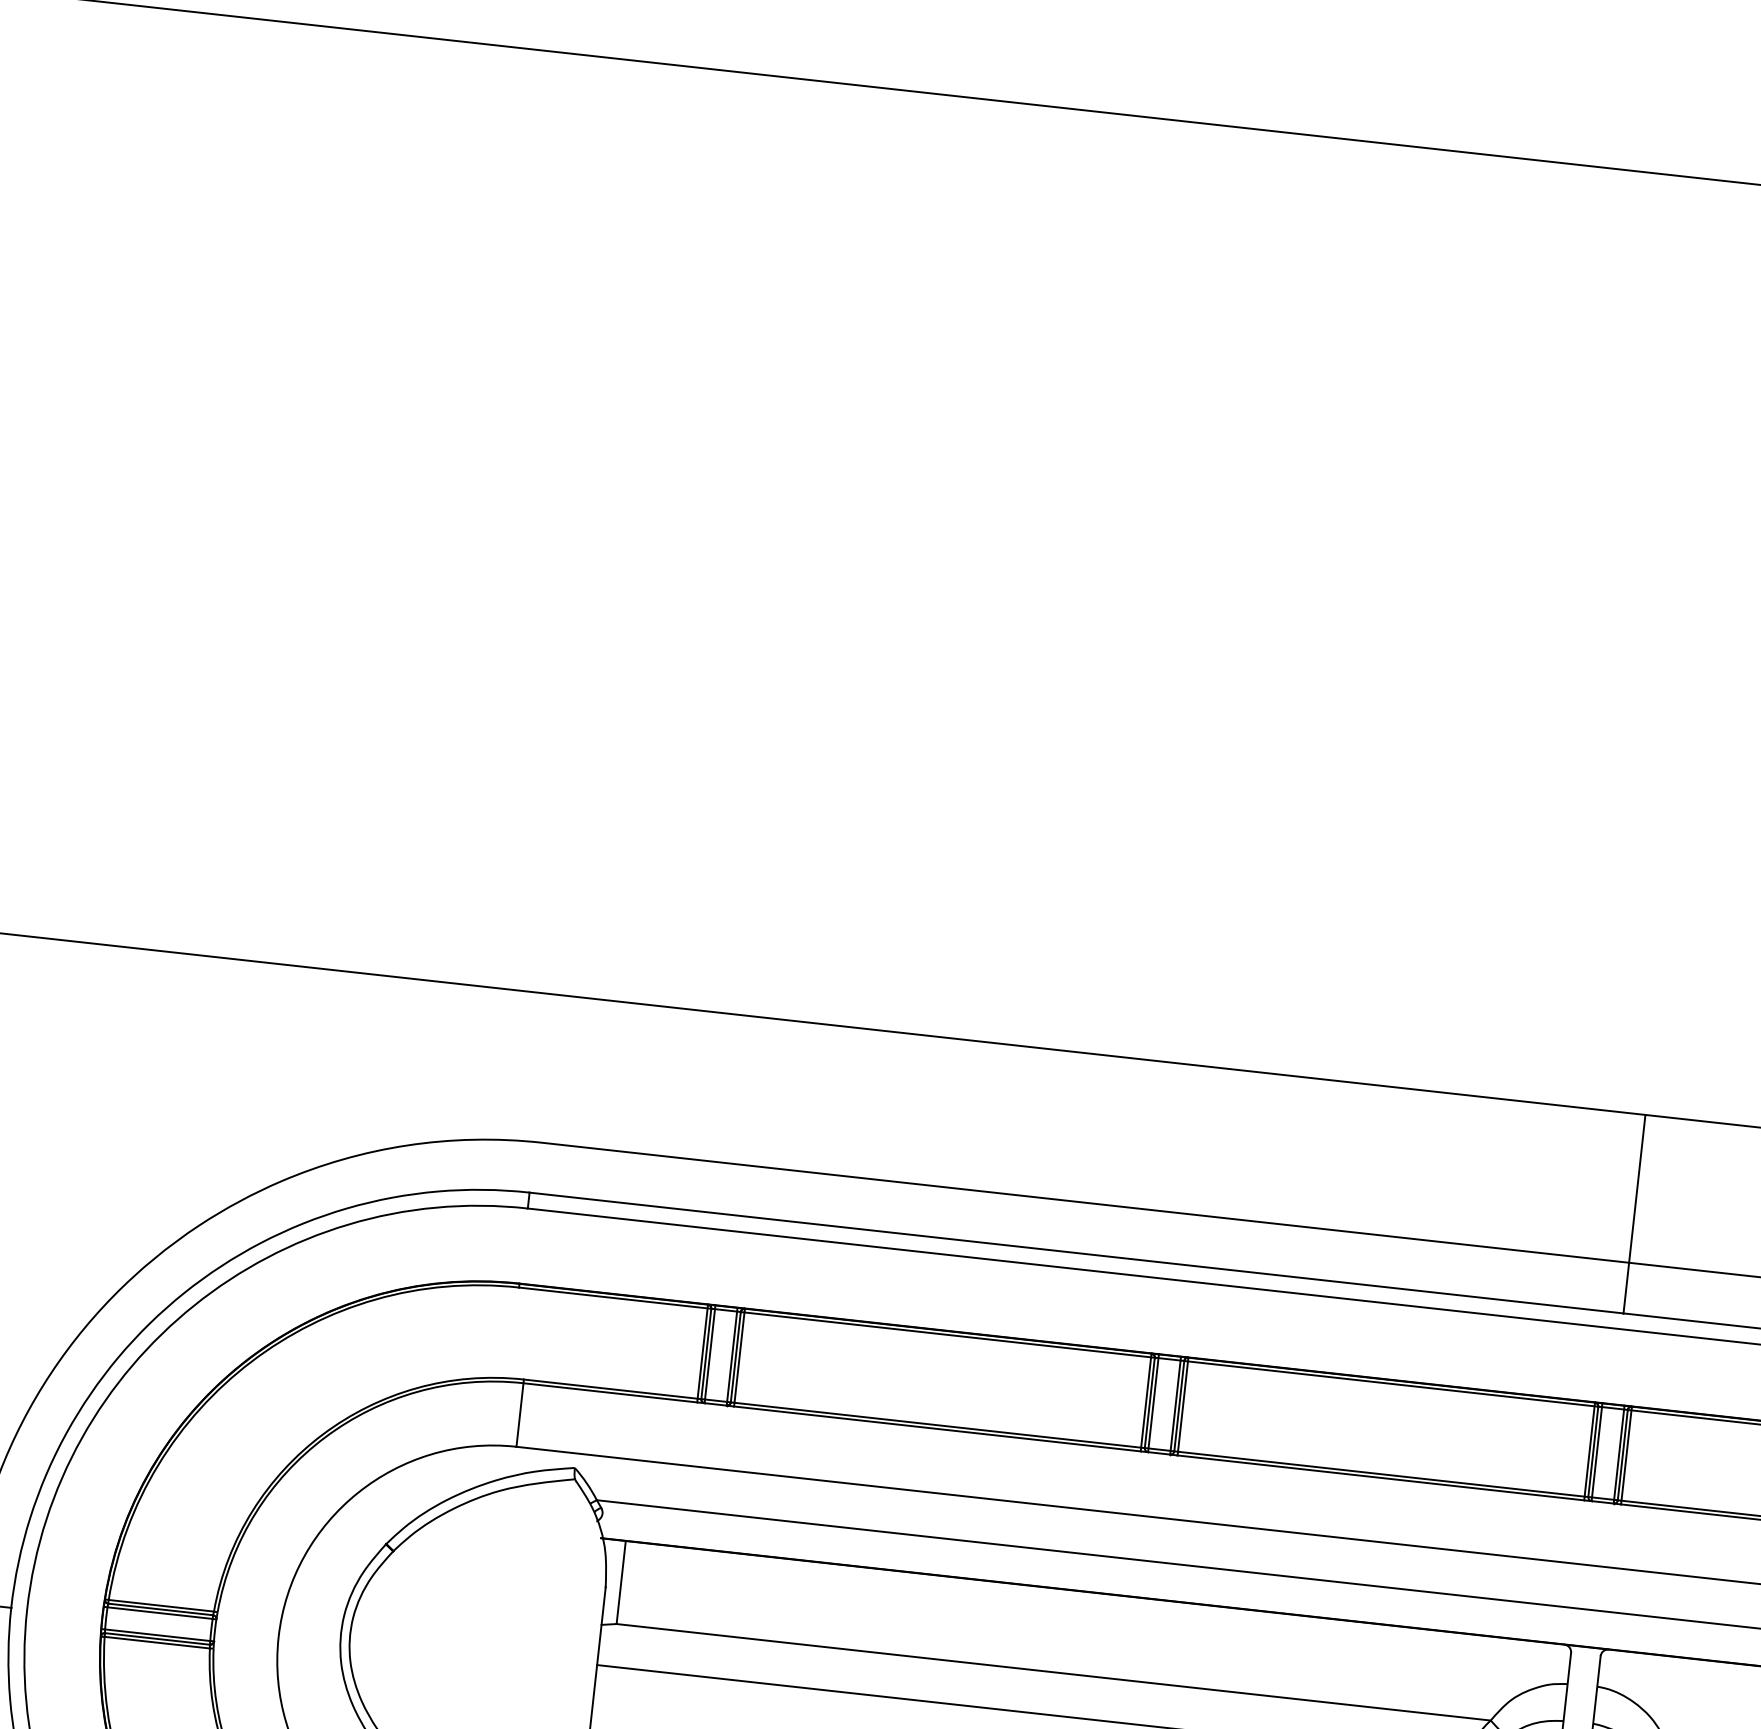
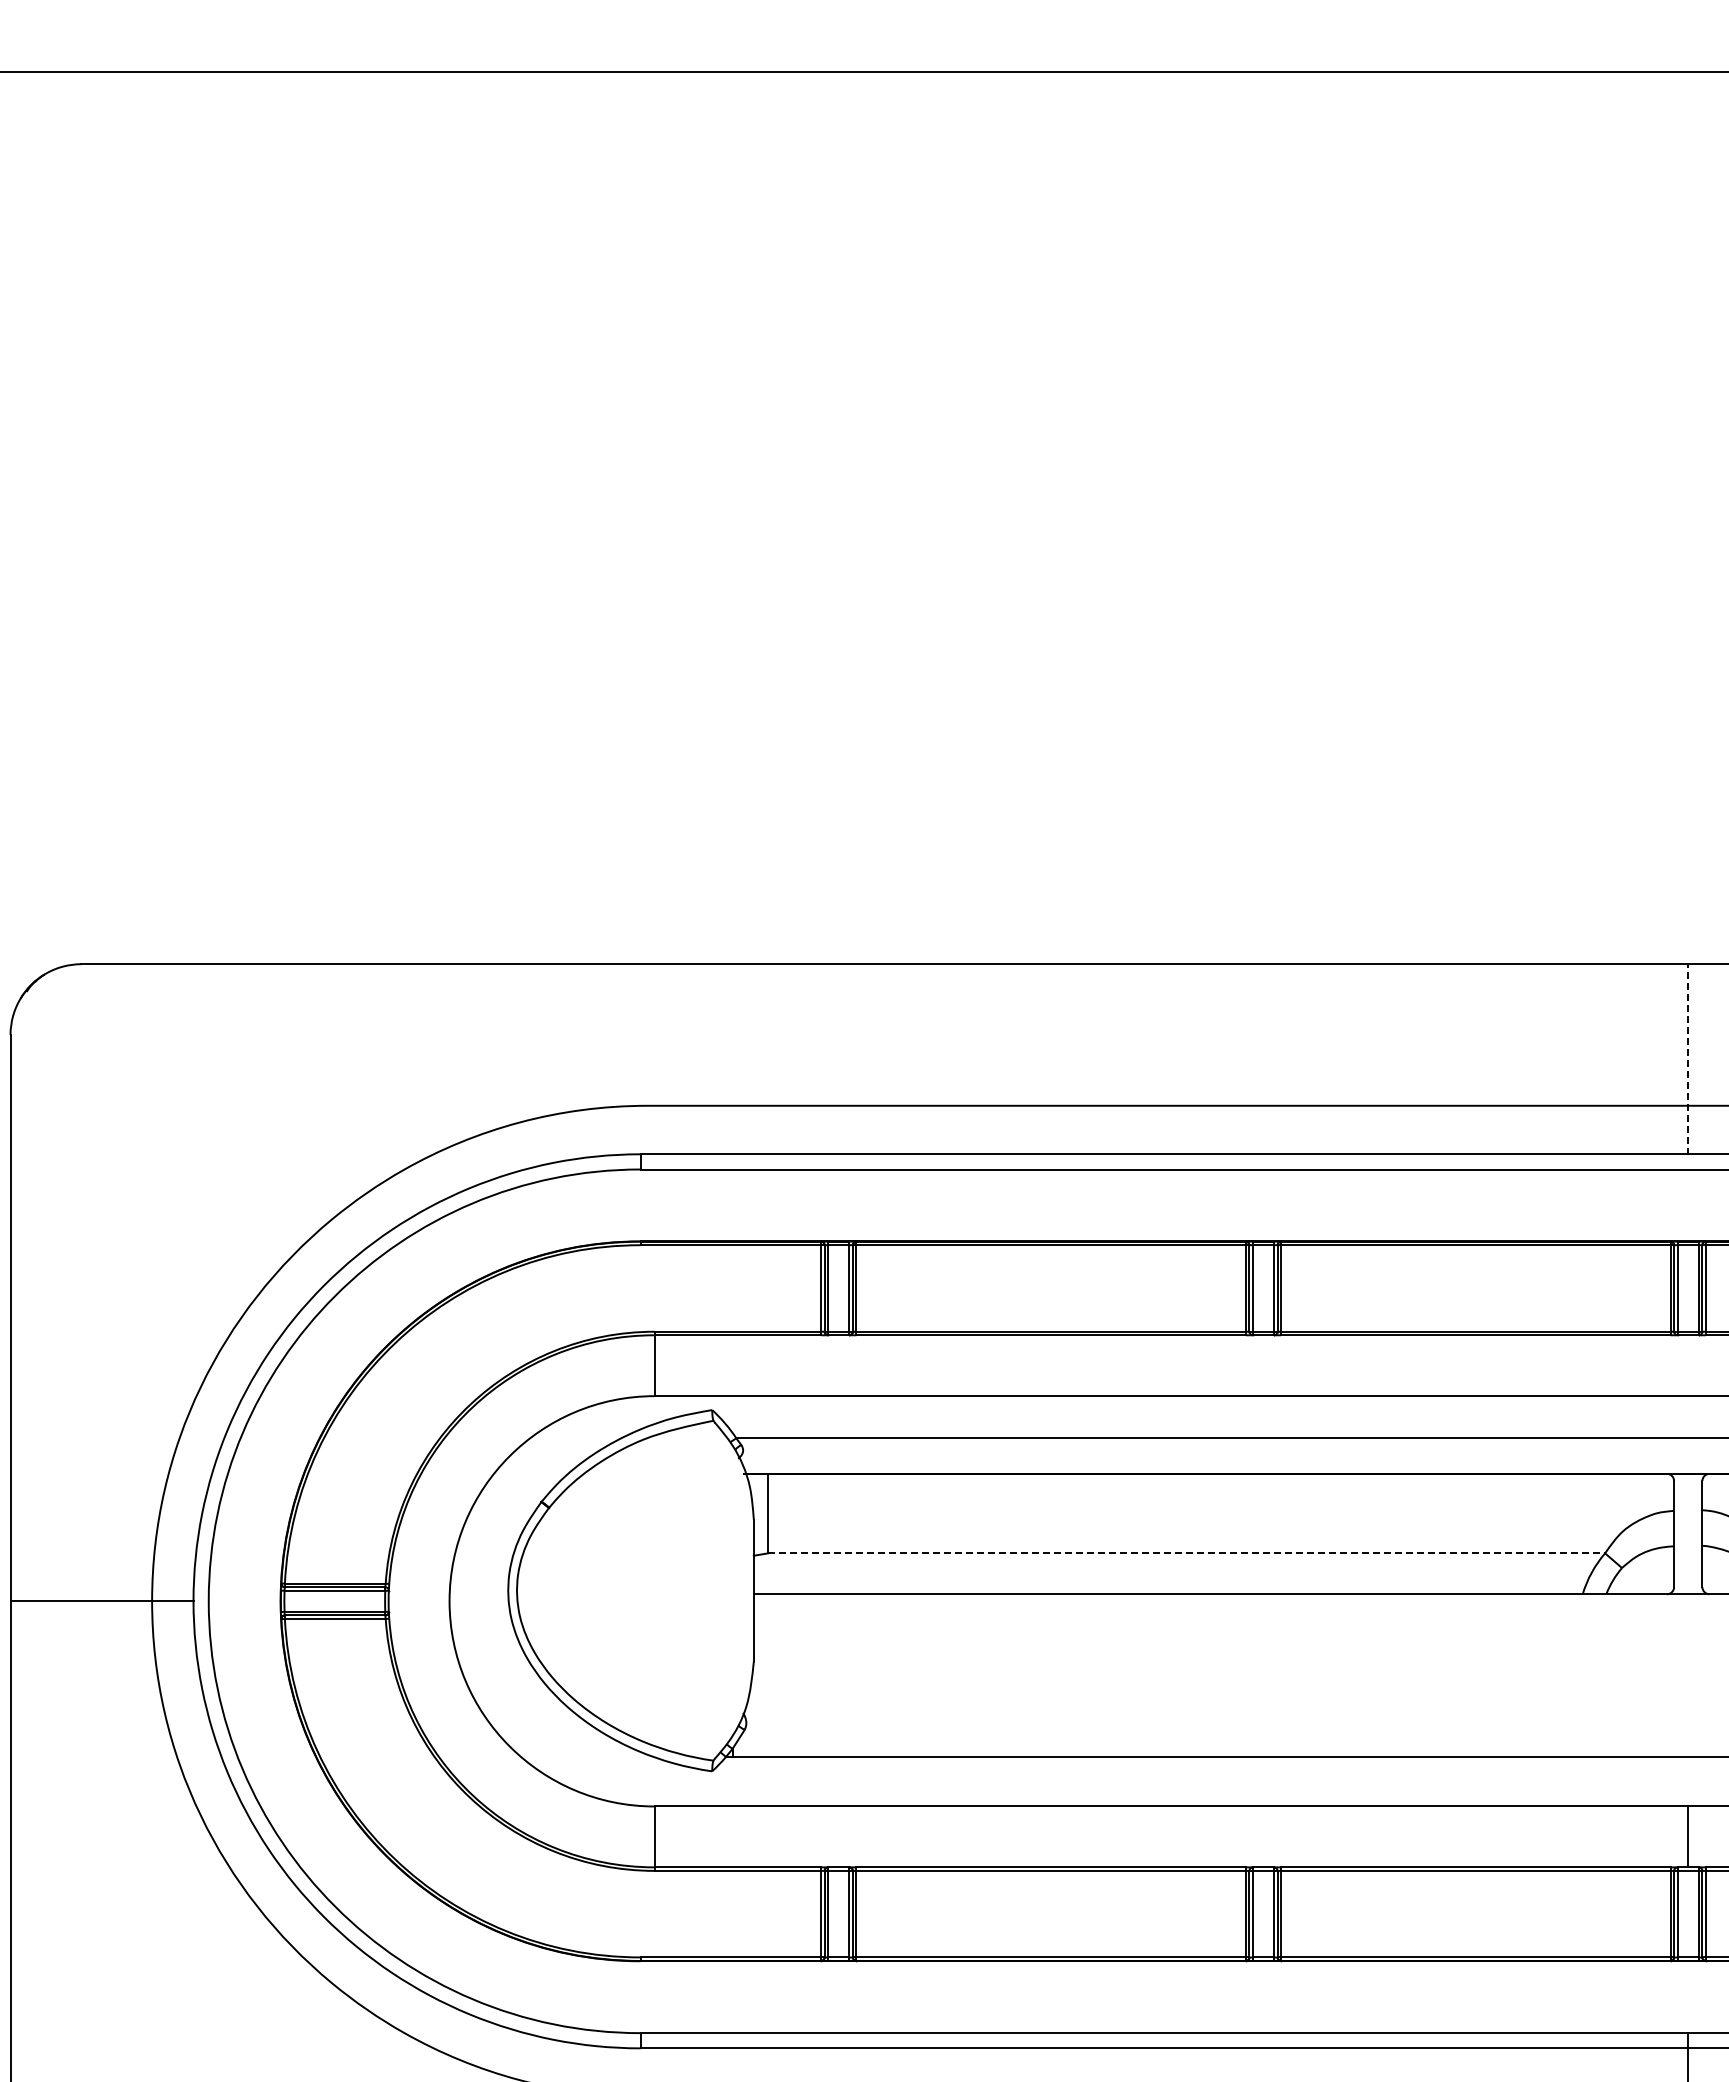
line: (1634, 1213) -> (1688, 1058), solid -> dashed
line: (1053, 1672) -> (1186, 1553), solid -> dashed

